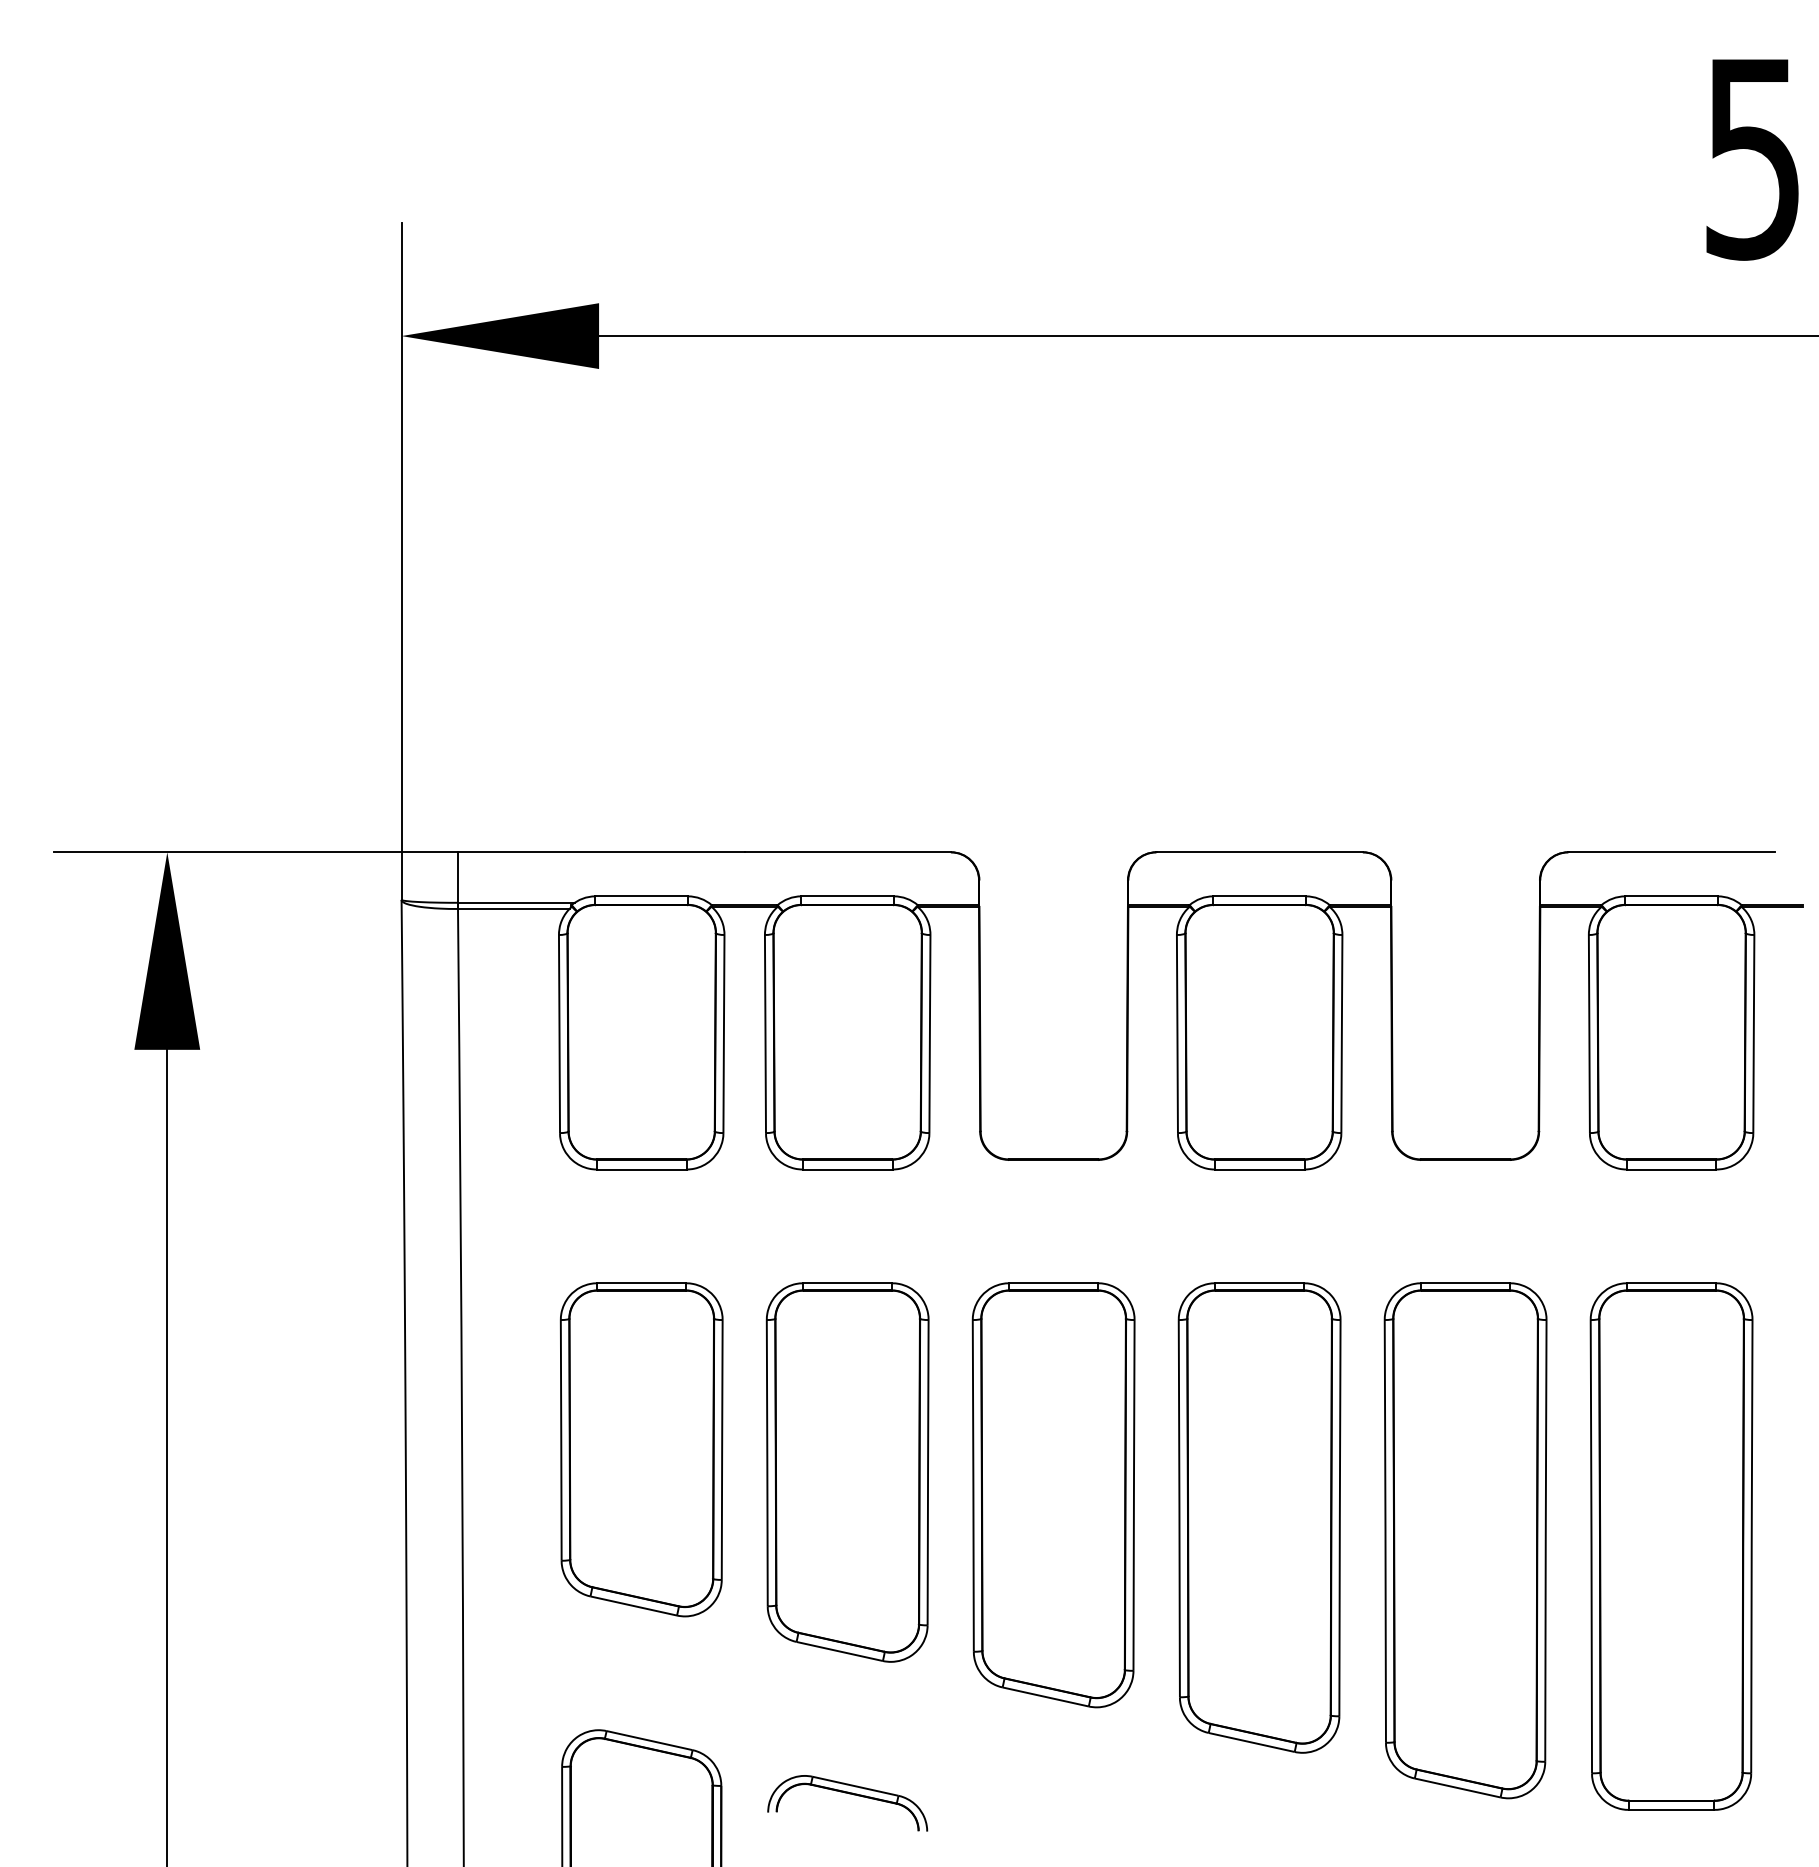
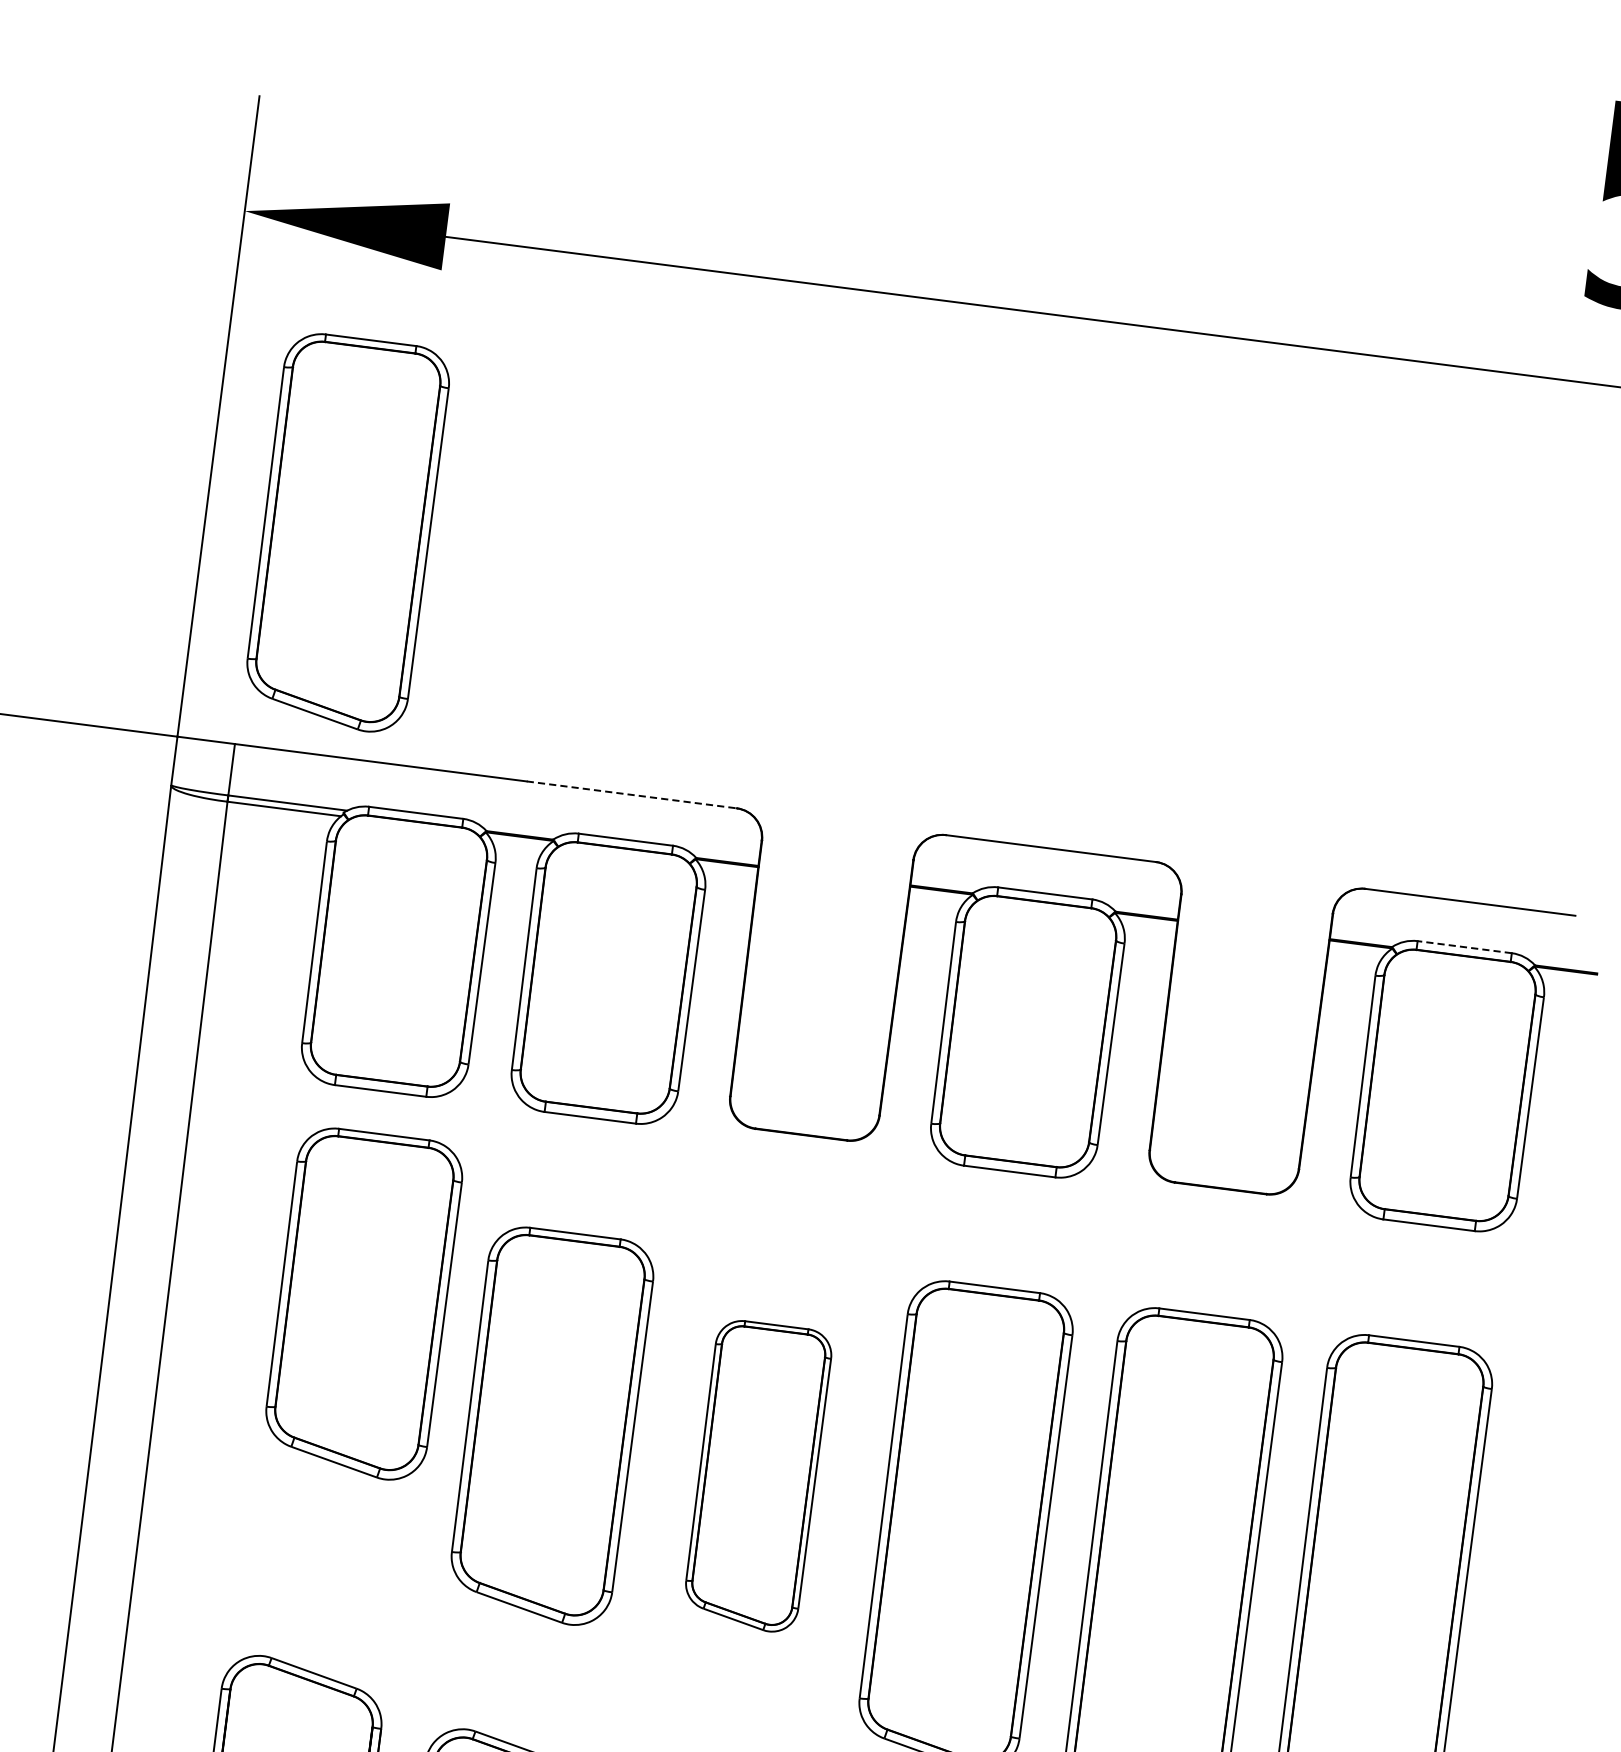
part: (539, 634) -> (346, 532), added
line: (848, 852) -> (632, 795), solid -> dashed
line: (1671, 896) -> (1464, 947), solid -> dashed
part: (641, 1449) -> (362, 1303), moved
part: (1053, 1495) -> (757, 1476), size x0.7

